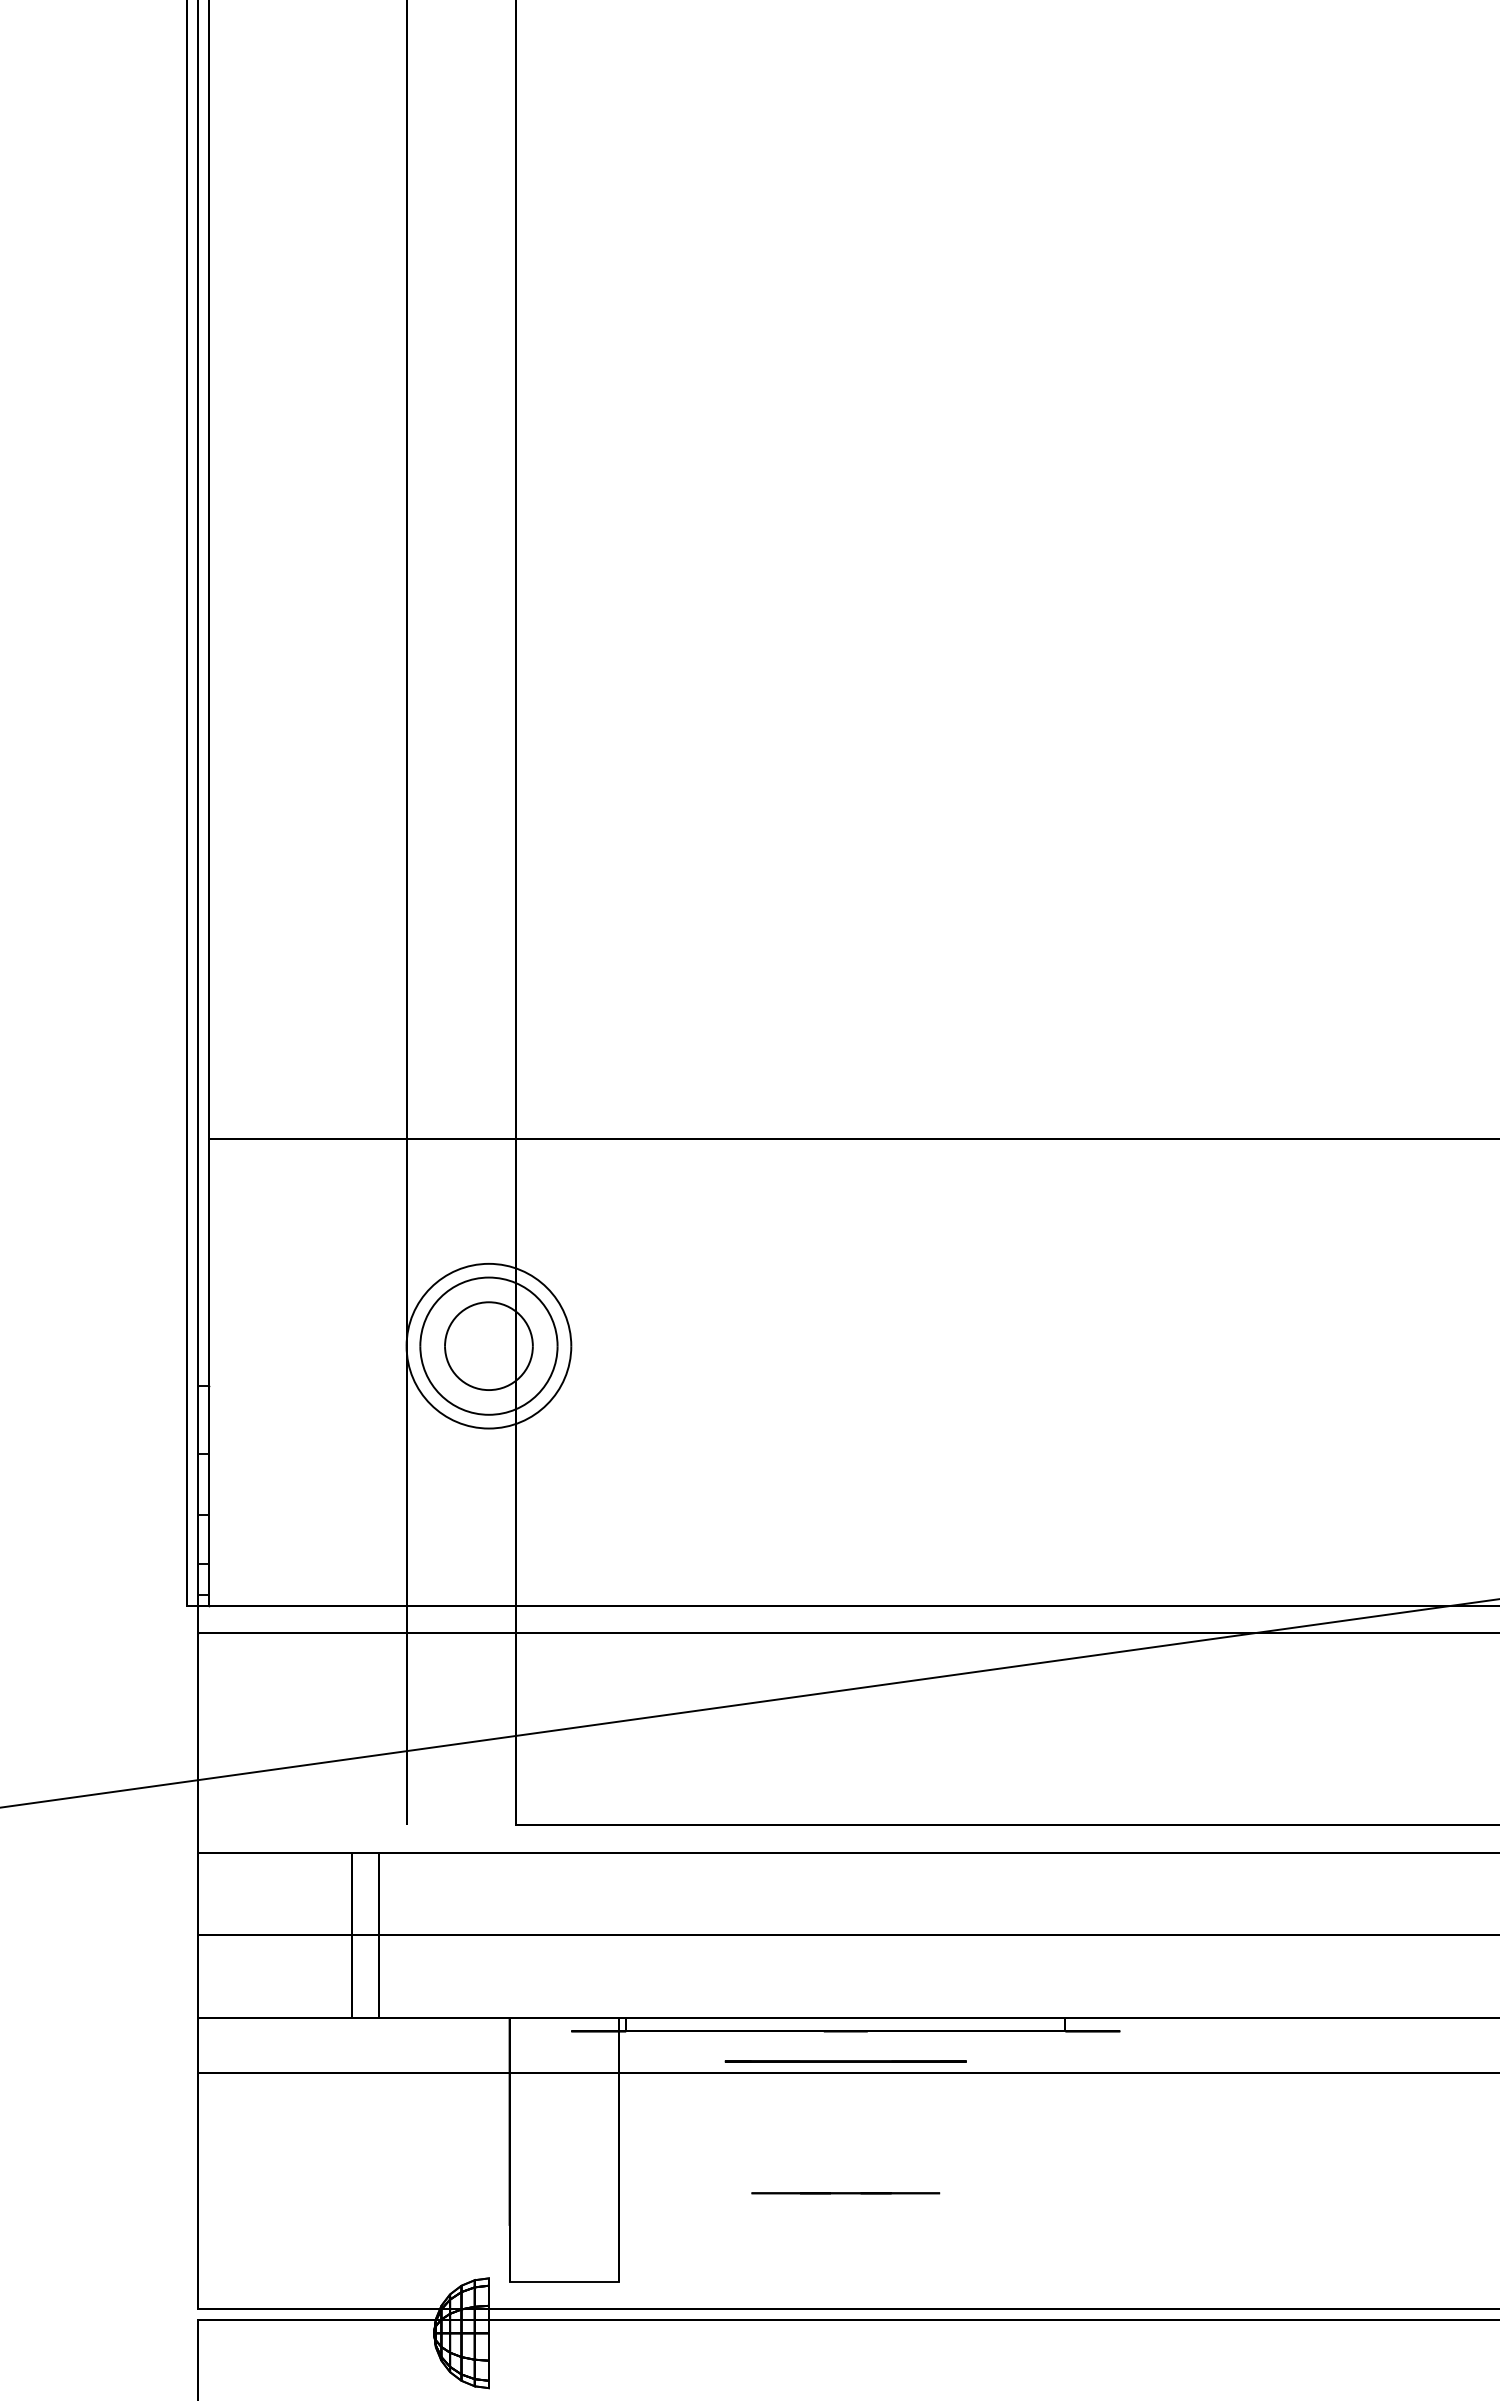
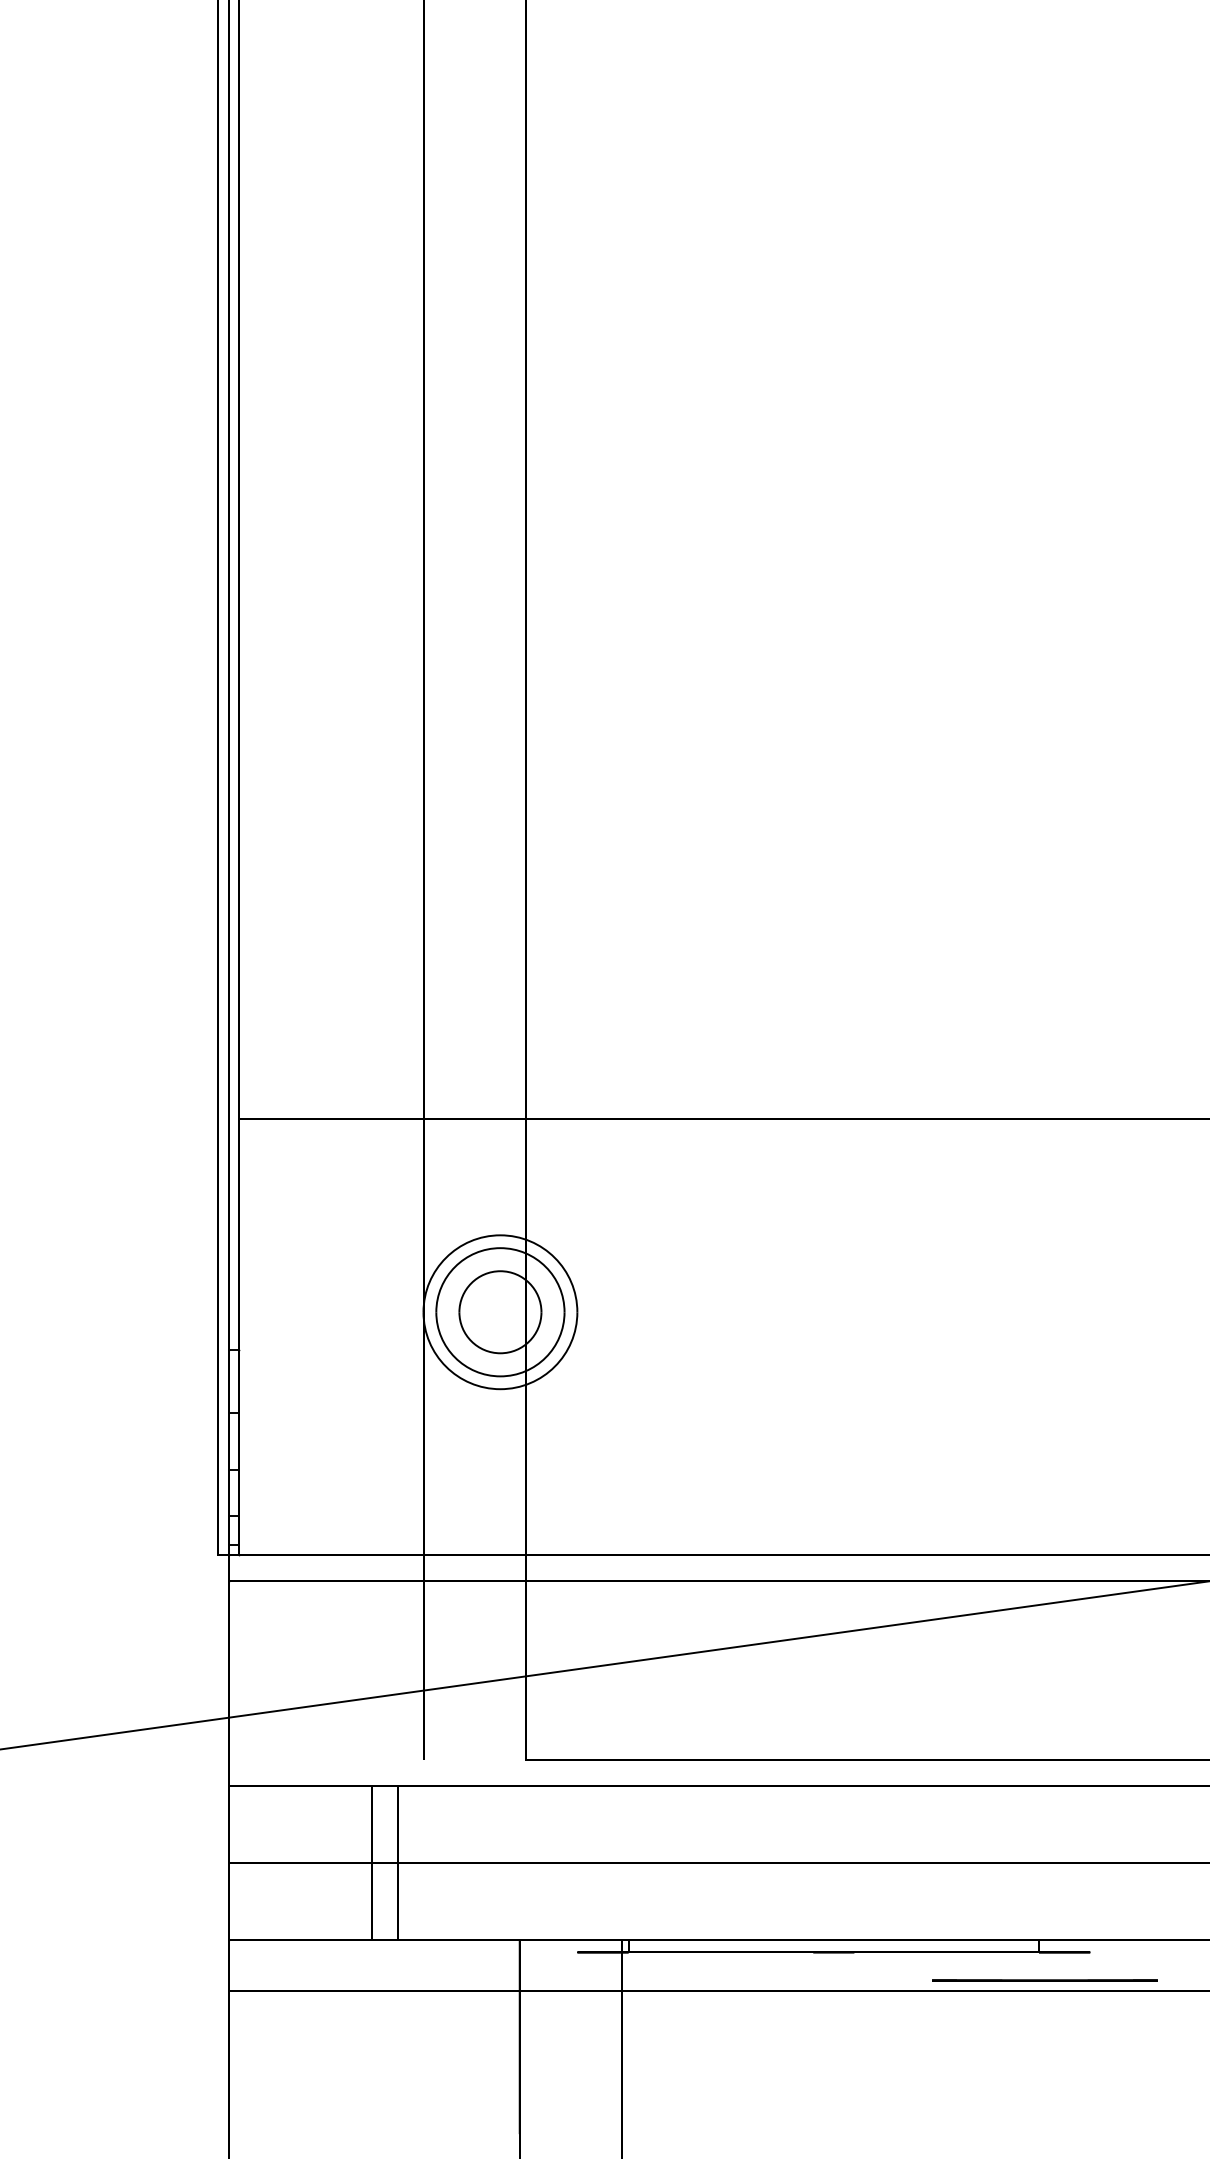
line: (845, 2061) -> (1044, 1980), moved
line: (845, 2193) -> (833, 2103), removed

